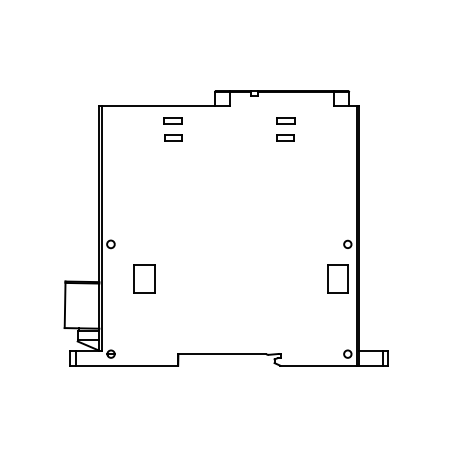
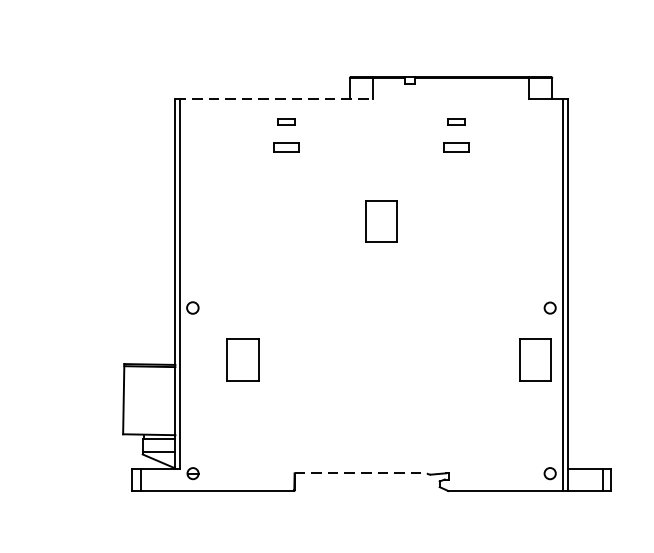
line: (164, 105) -> (273, 98), solid -> dashed
part: (172, 120) -> (285, 121), size x0.6
part: (285, 120) -> (456, 121), size x0.6
part: (236, 186) -> (382, 220), added
line: (222, 353) -> (361, 472), solid -> dashed

